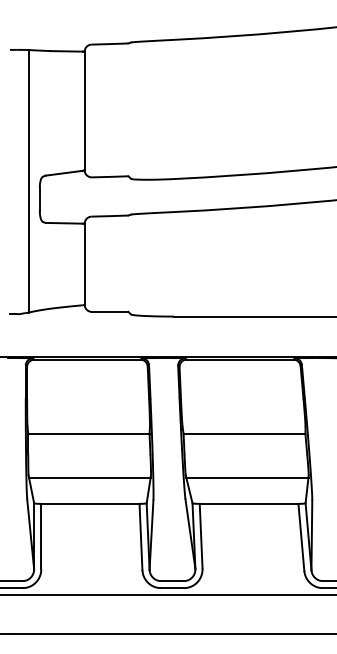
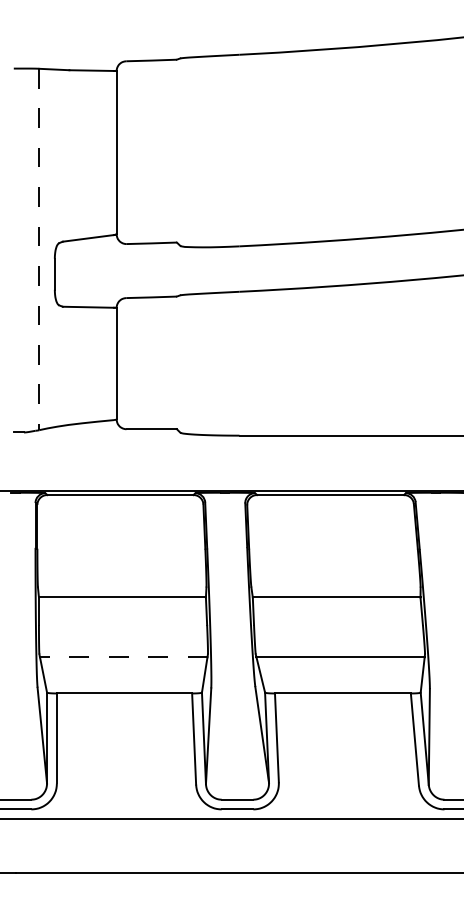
line: (28, 181) -> (39, 249), solid -> dashed
line: (89, 477) -> (123, 657), solid -> dashed

